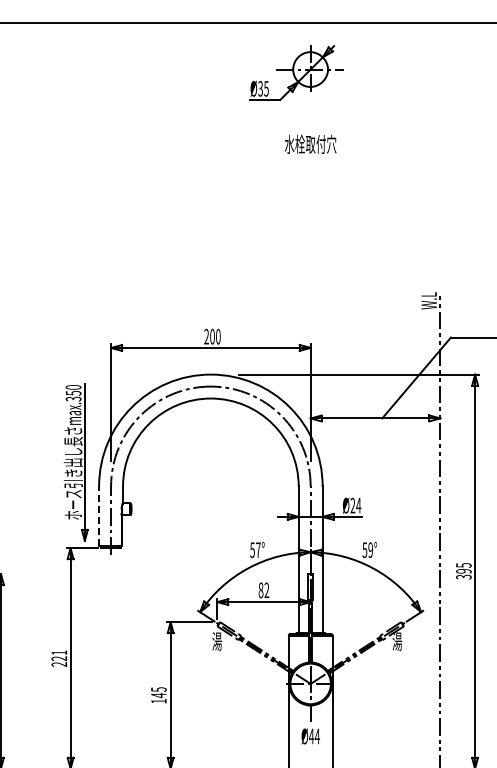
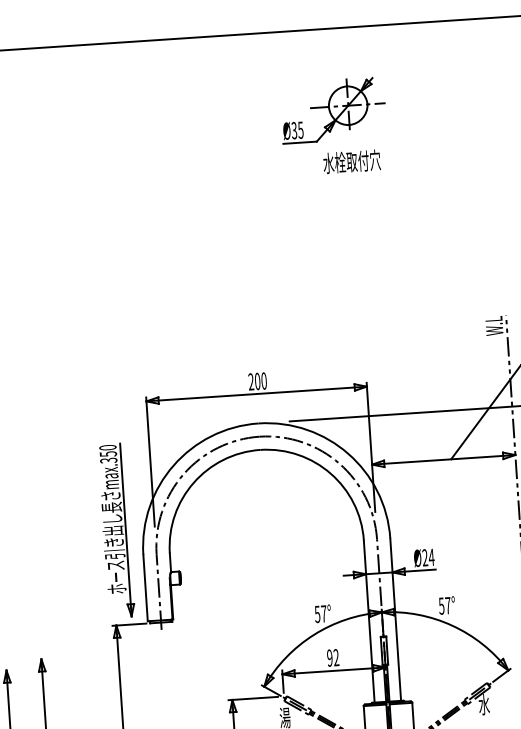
part: (296, 73) -> (332, 111), moved
line: (99, 516) -> (146, 588), dashed -> solid
text: (370, 550) -> (447, 606), 59° -> 57°
text: (260, 590) -> (329, 658), 82 -> 92
text: (397, 641) -> (484, 704), 湯 -> 水

